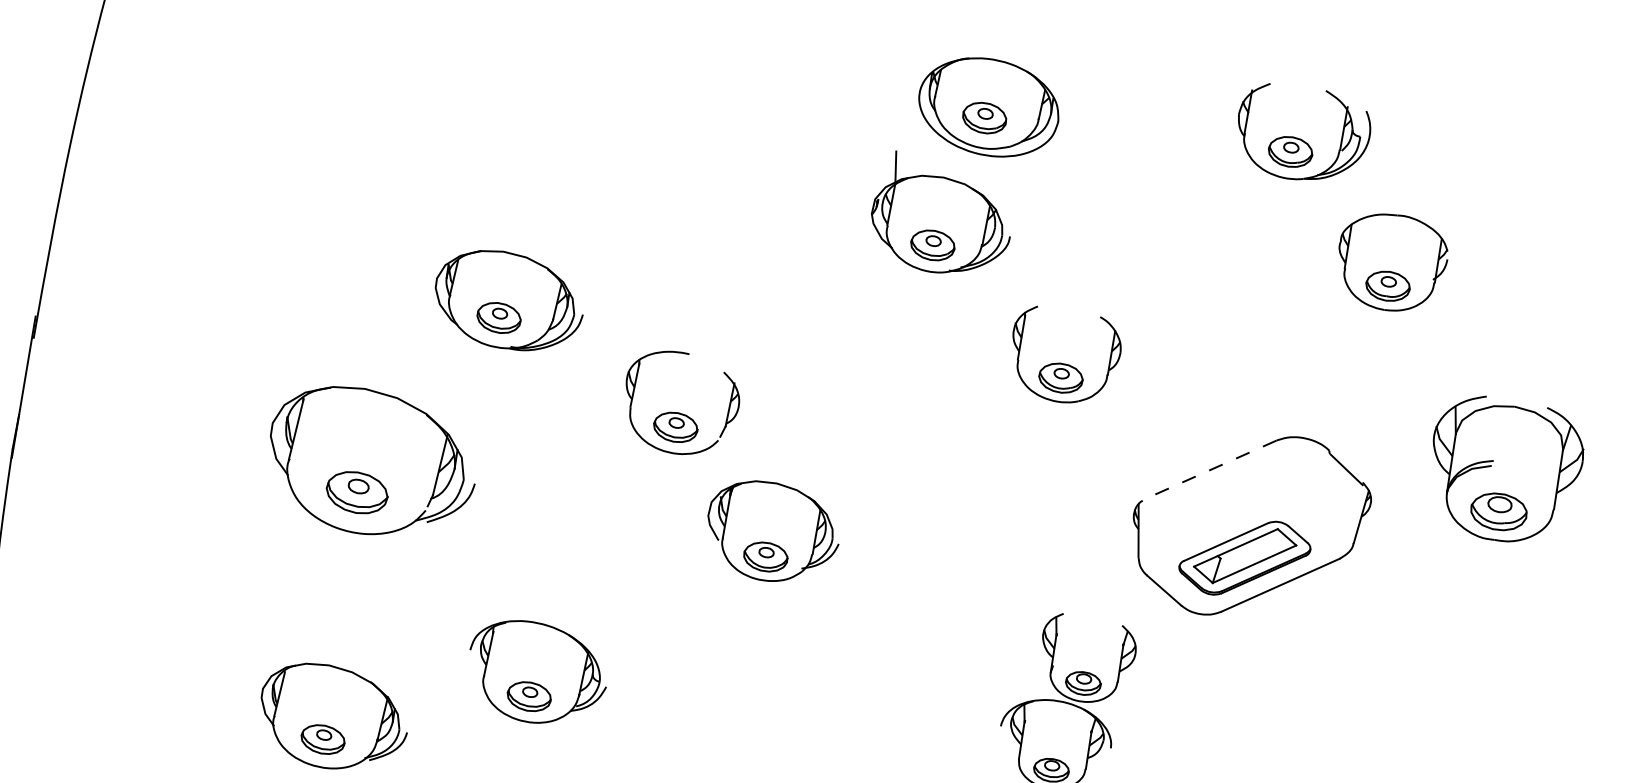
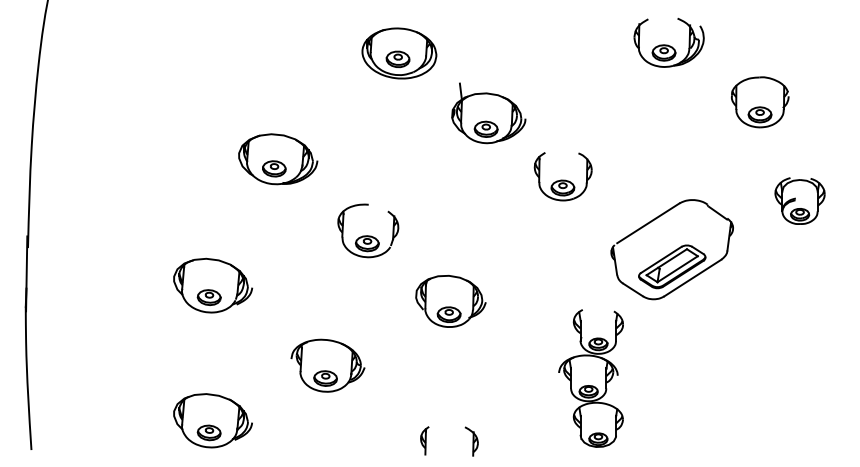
part: (989, 107) -> (399, 53), moved
part: (1392, 263) -> (760, 102), moved
part: (509, 301) -> (278, 159), moved
part: (373, 462) -> (213, 285), size x0.71
line: (1212, 469) -> (648, 223), dashed -> solid
part: (1504, 469) -> (799, 200), size x0.62
part: (772, 532) -> (450, 301), moved
part: (536, 672) -> (327, 365), moved

